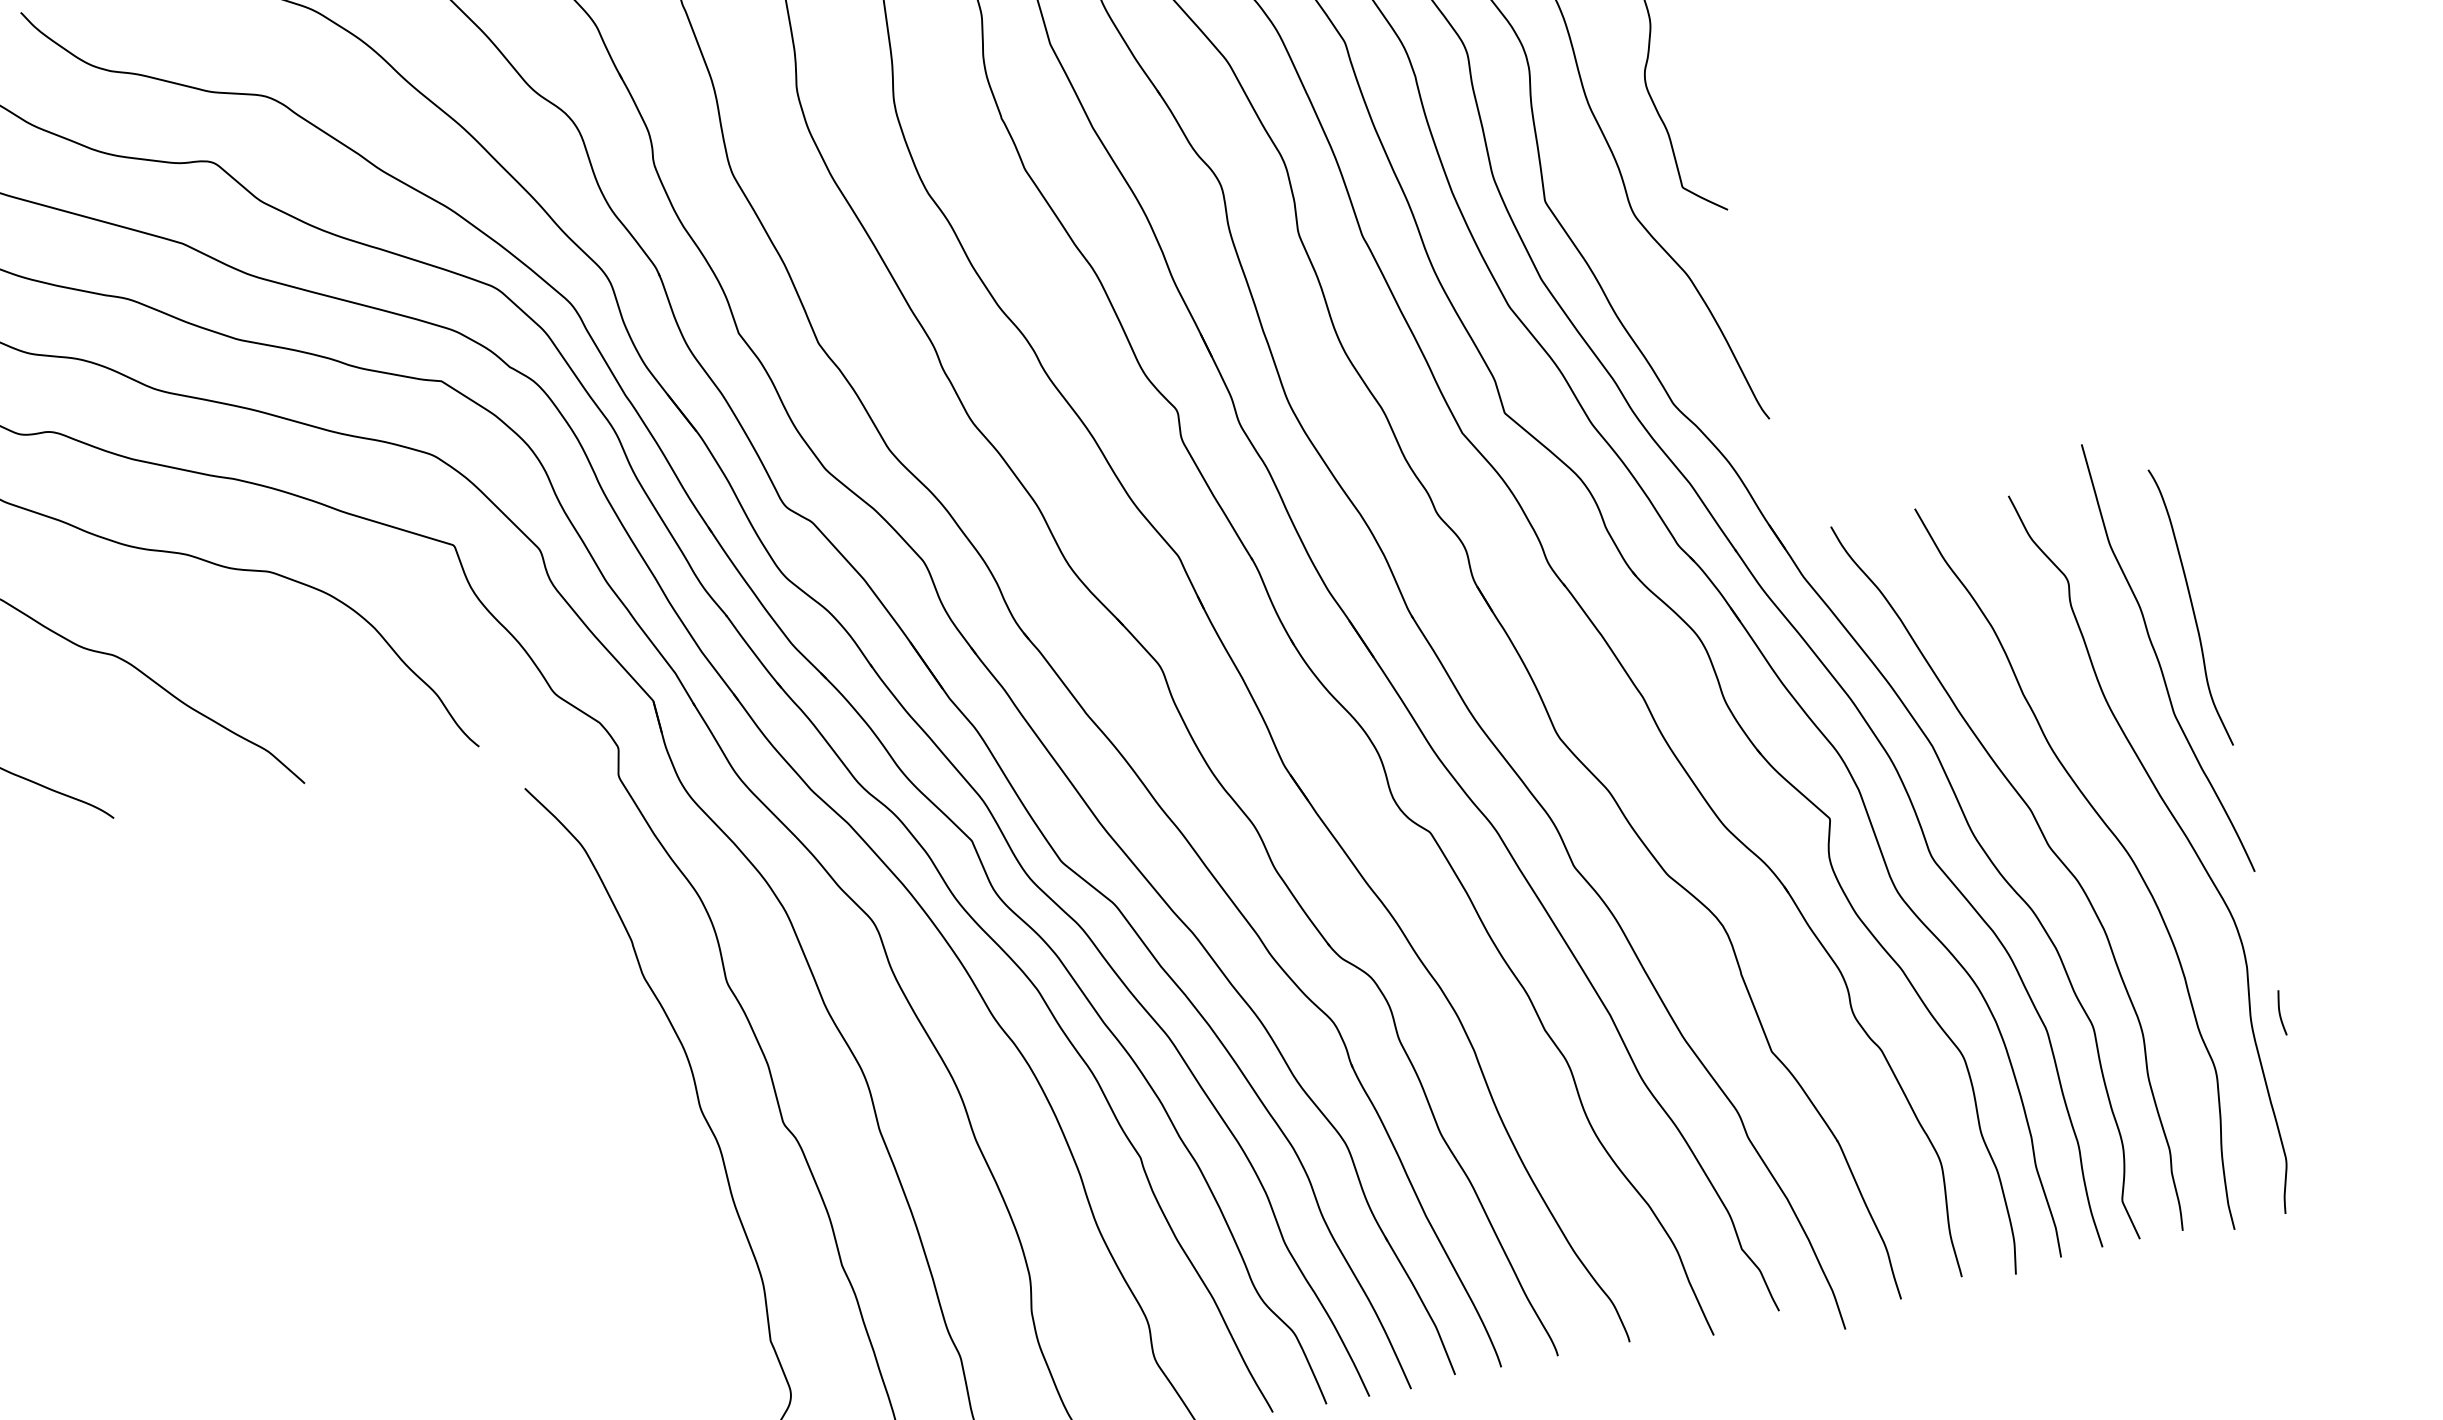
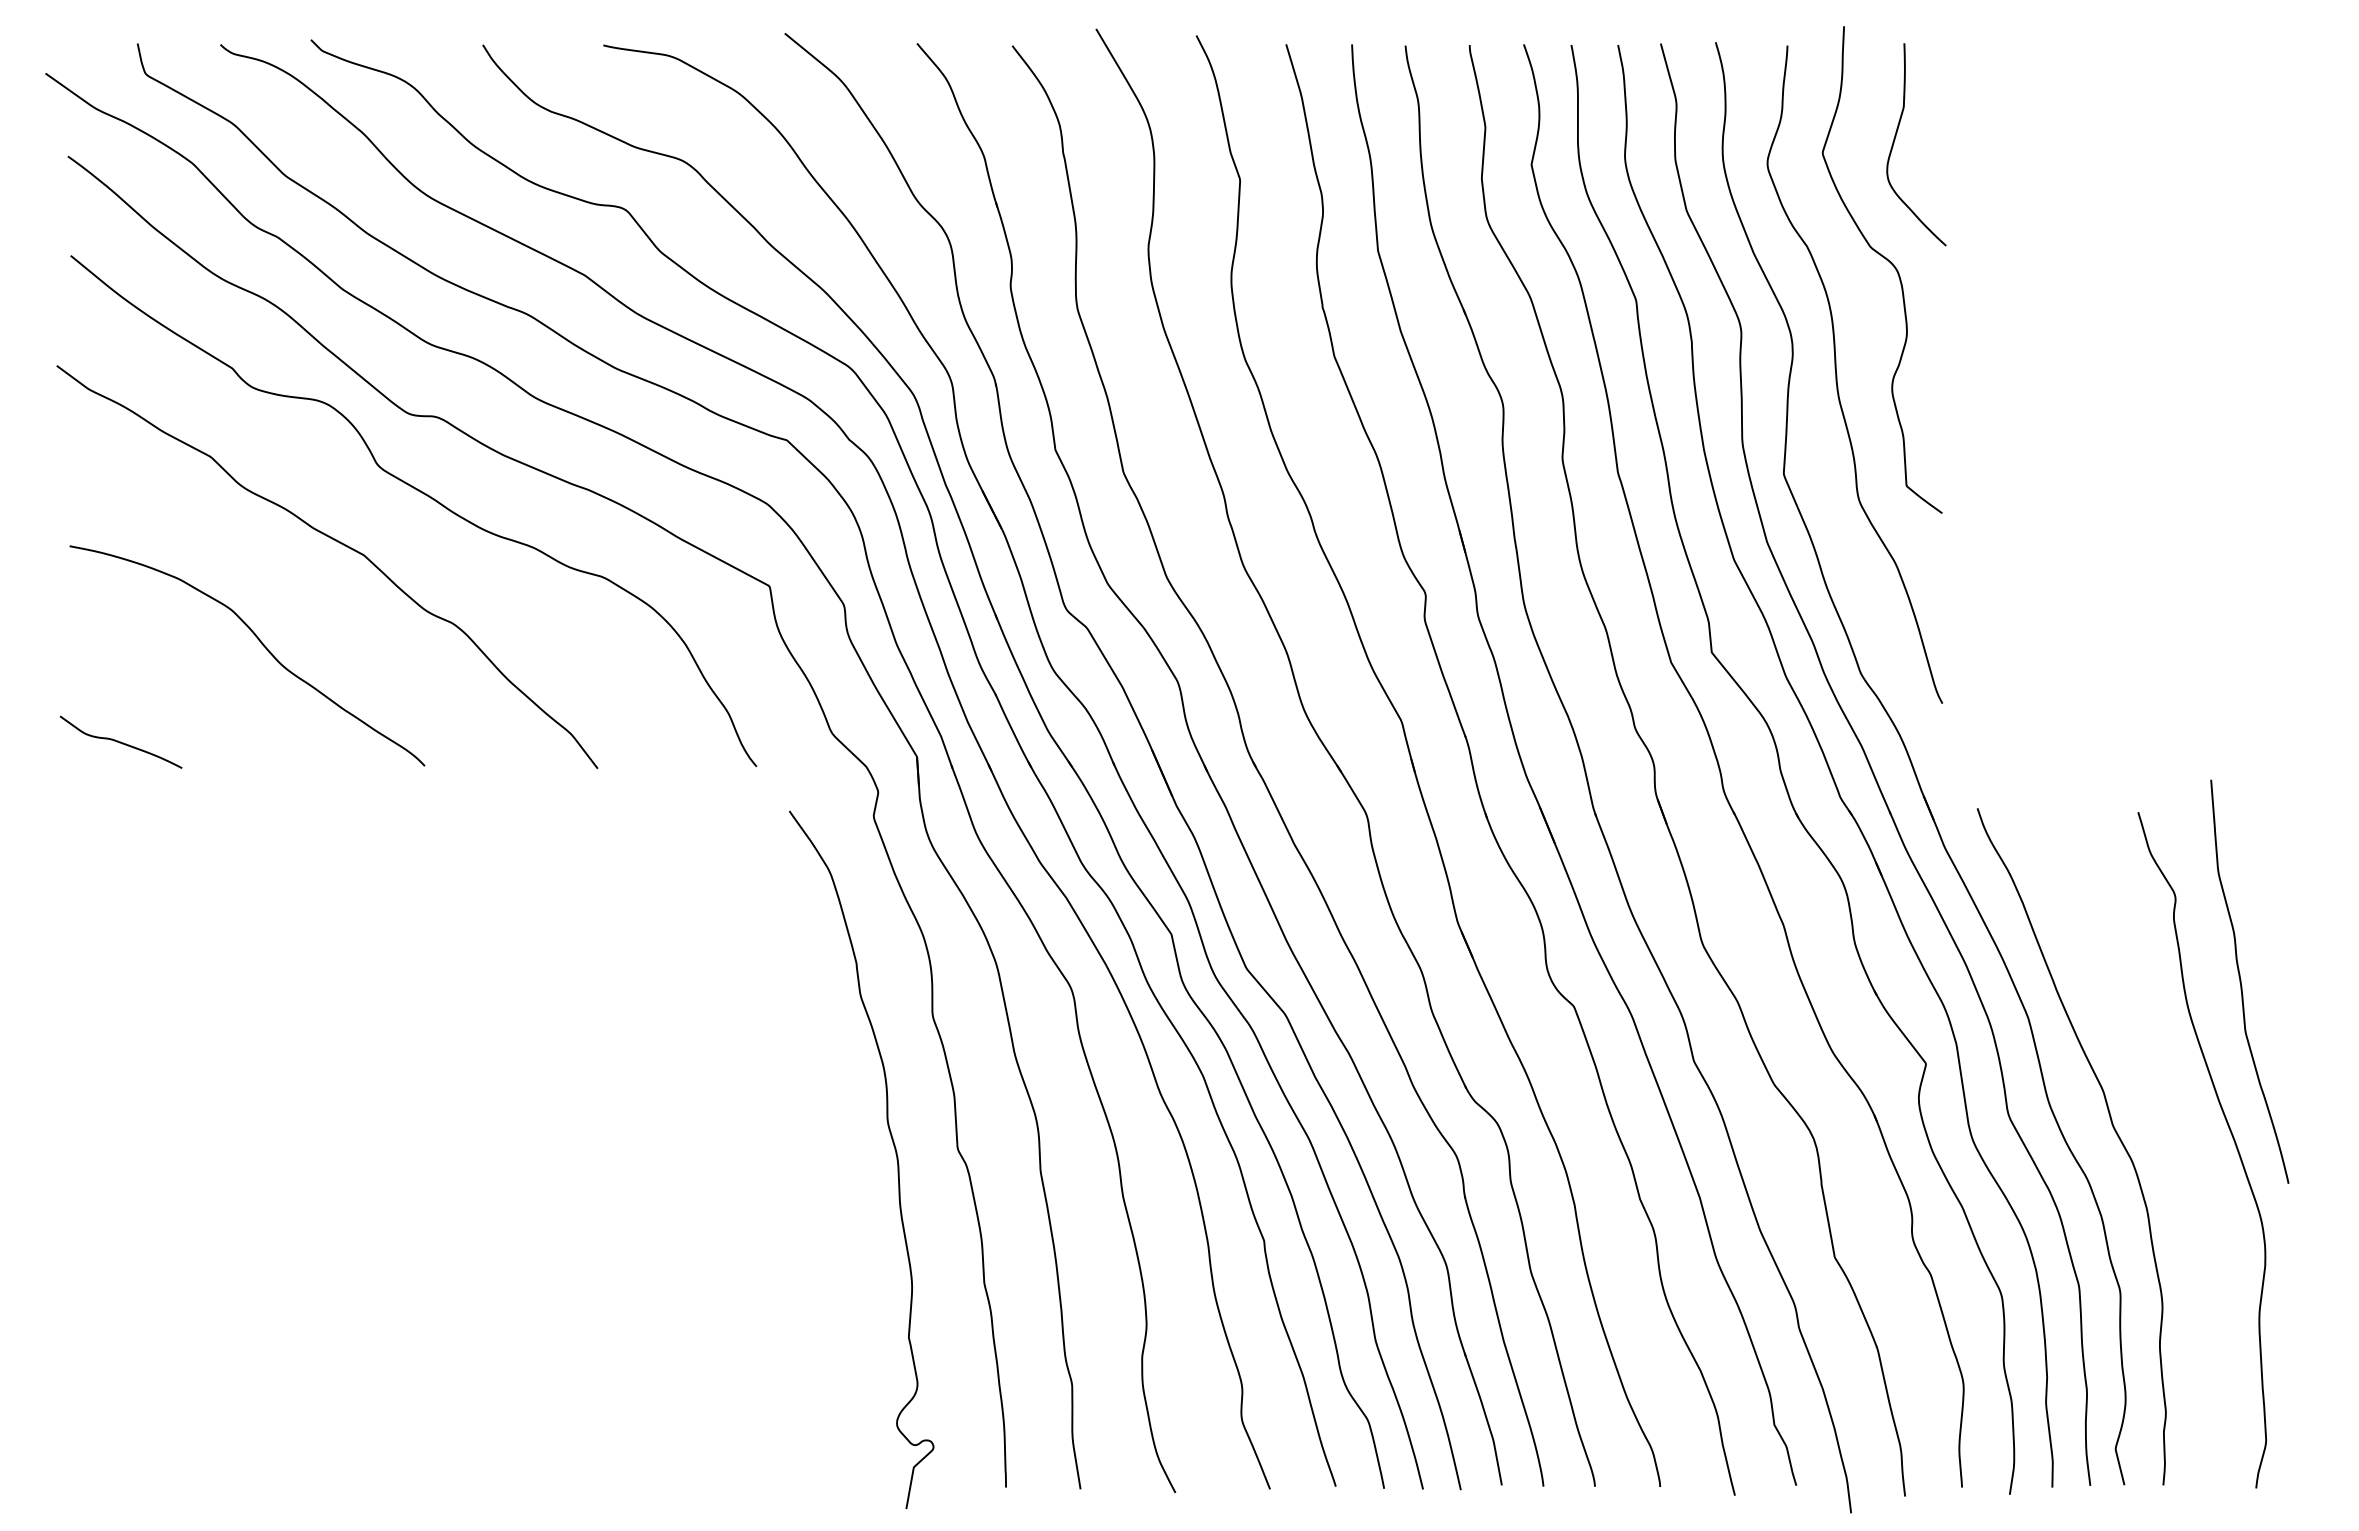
curve: (2192, 607) -> (2279, 941), removed
curve: (2117, 840) -> (2173, 1132), removed
curve: (2280, 1012) -> (2286, 1311), removed

